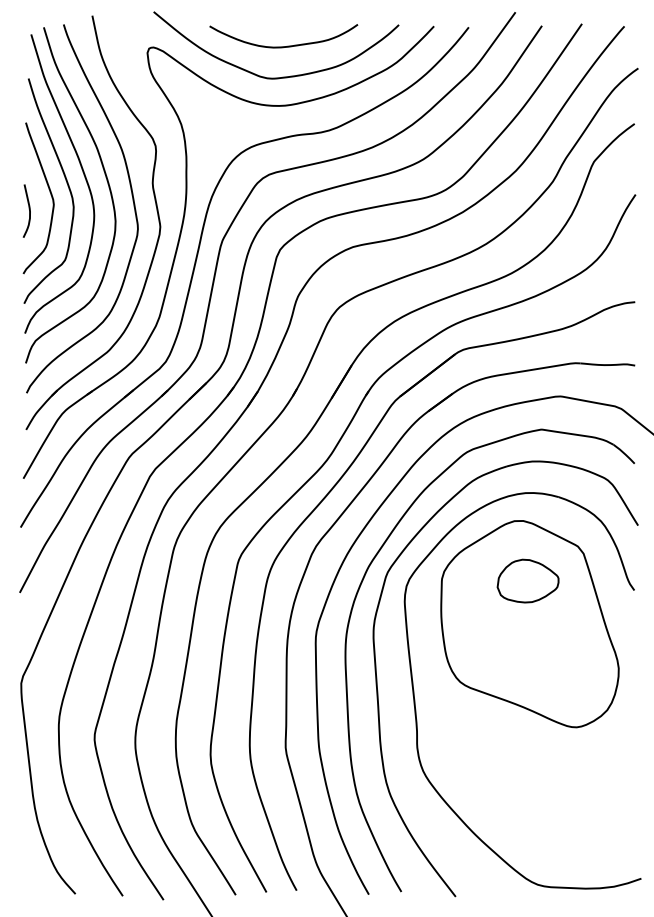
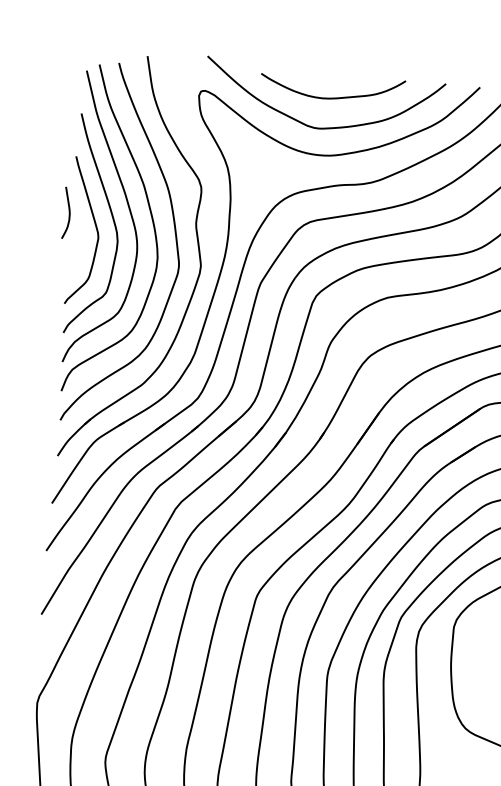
curve: (28, 209) -> (68, 211), moved

